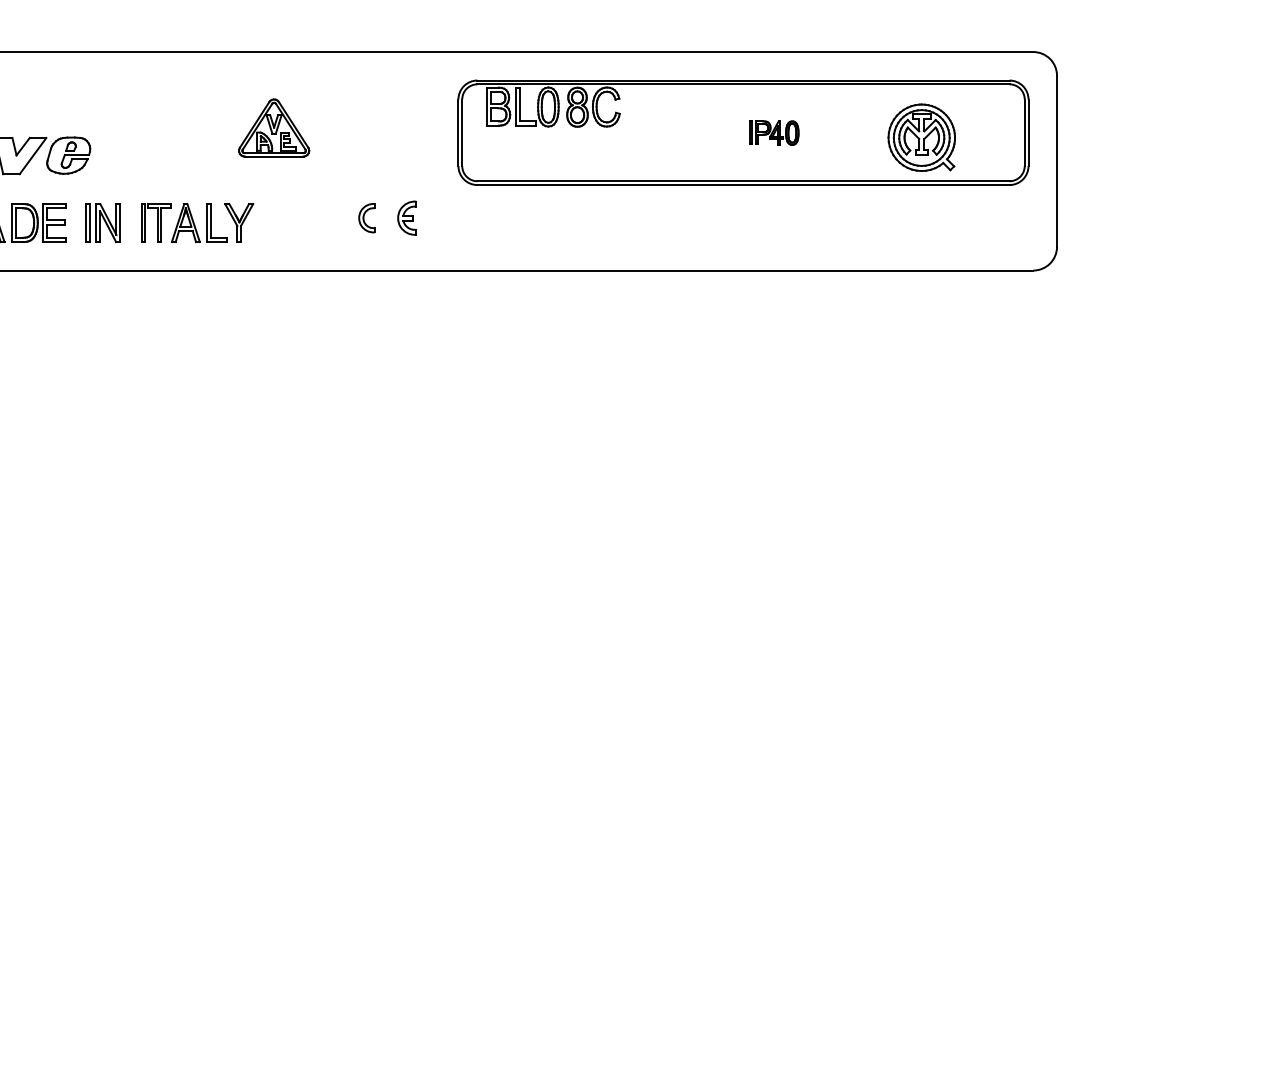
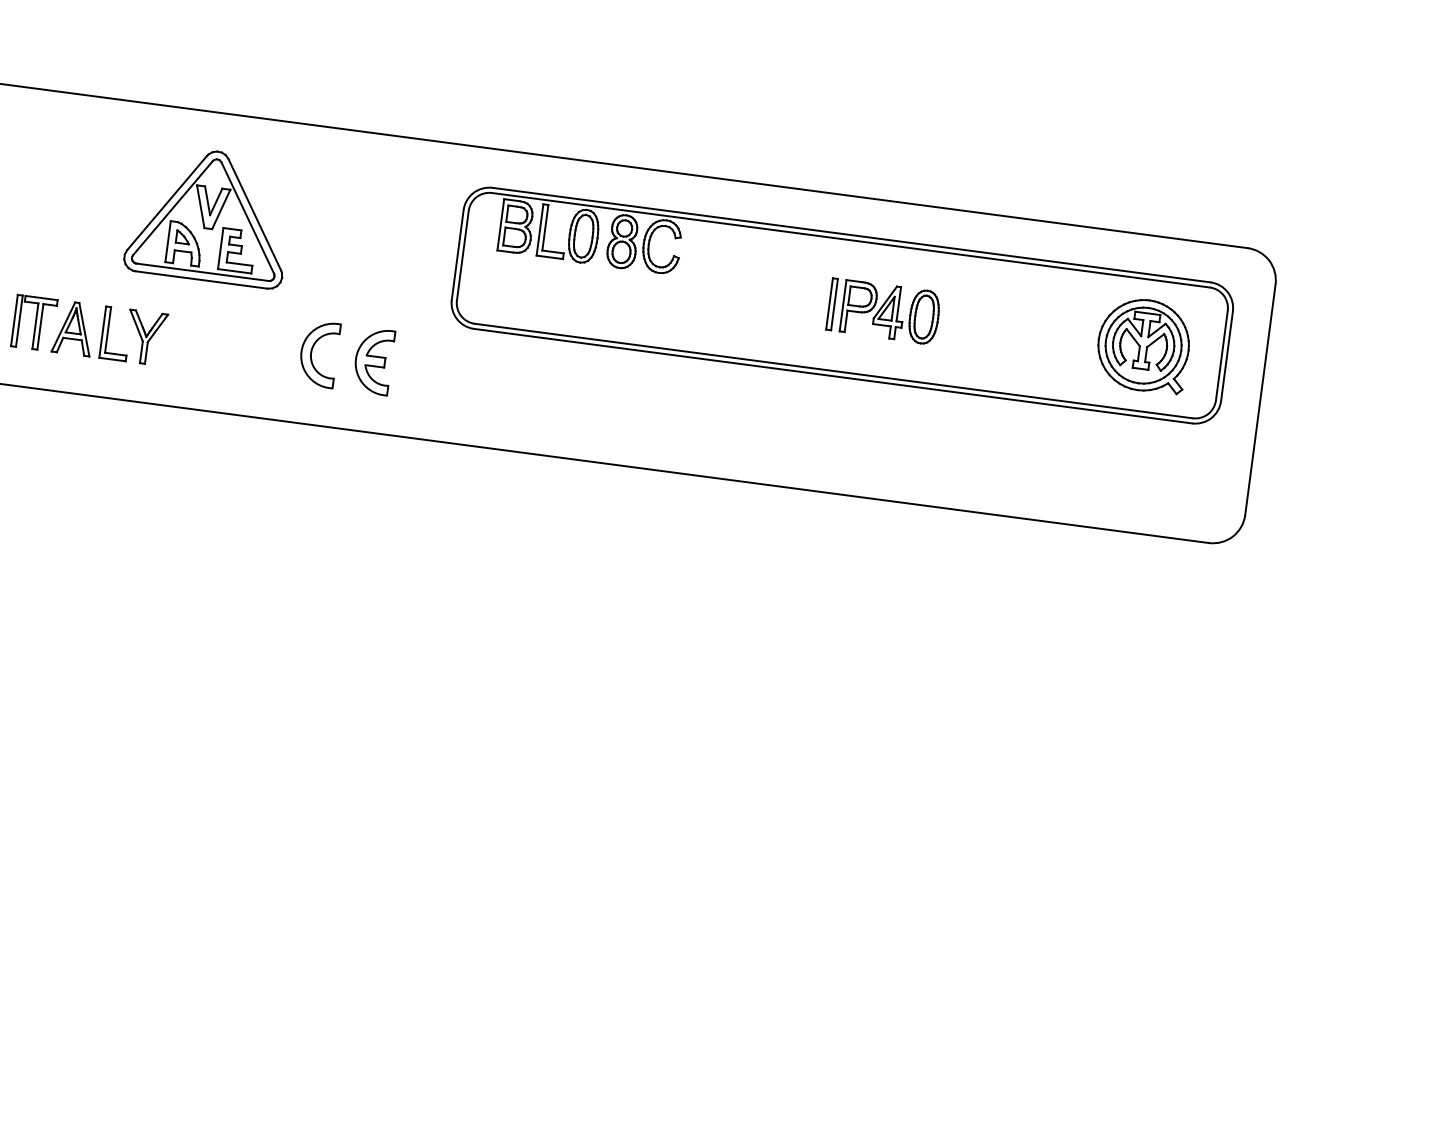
part: (273, 127) -> (209, 215), size x1.67
part: (774, 132) -> (884, 310), size x1.67
part: (921, 137) -> (1143, 344), moved
part: (366, 217) -> (318, 352), size x1.67
part: (406, 217) -> (372, 360), size x1.43

